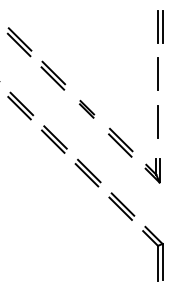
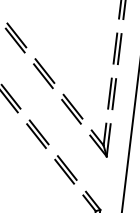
line: (162, 74) -> (119, 49), added
part: (86, 109) -> (43, 73), size x1.67
line: (162, 121) -> (114, 93), added
part: (152, 170) -> (99, 139), size x1.43

